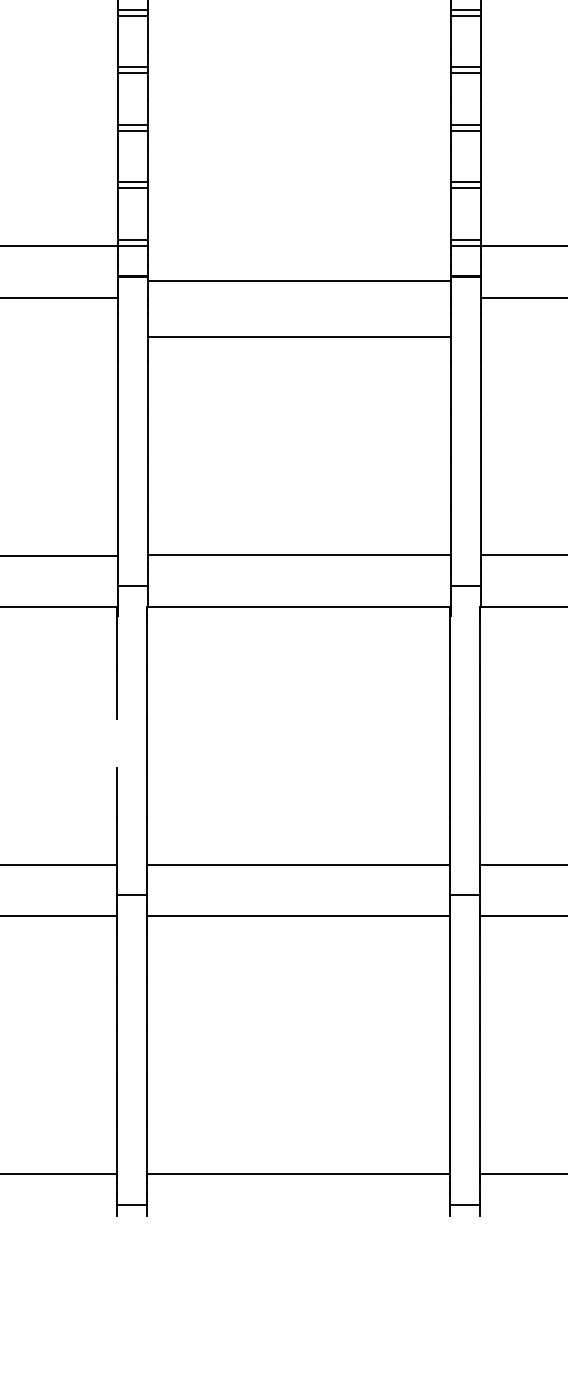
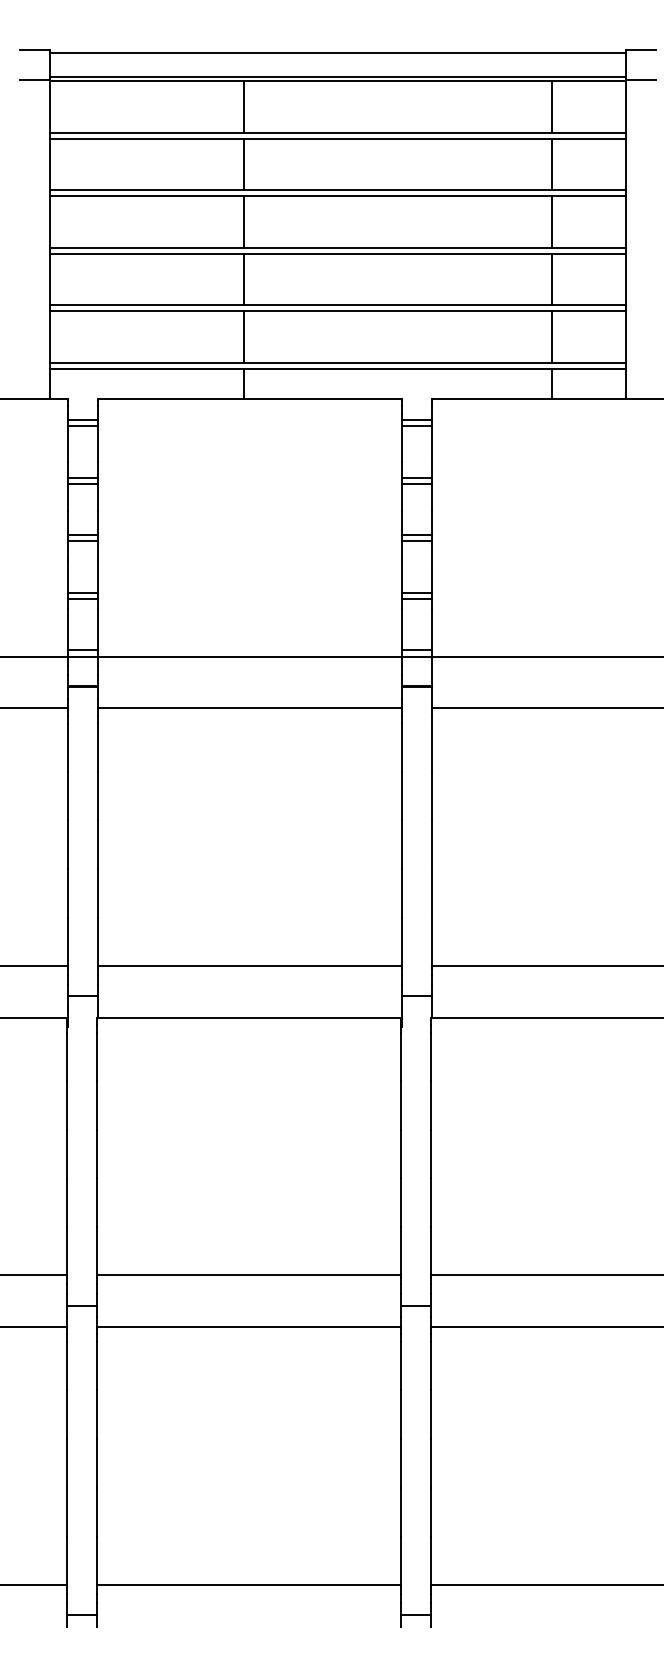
line: (299, 280) -> (249, 656), moved
line: (299, 336) -> (249, 708), moved
line: (117, 742) -> (67, 1153), added

